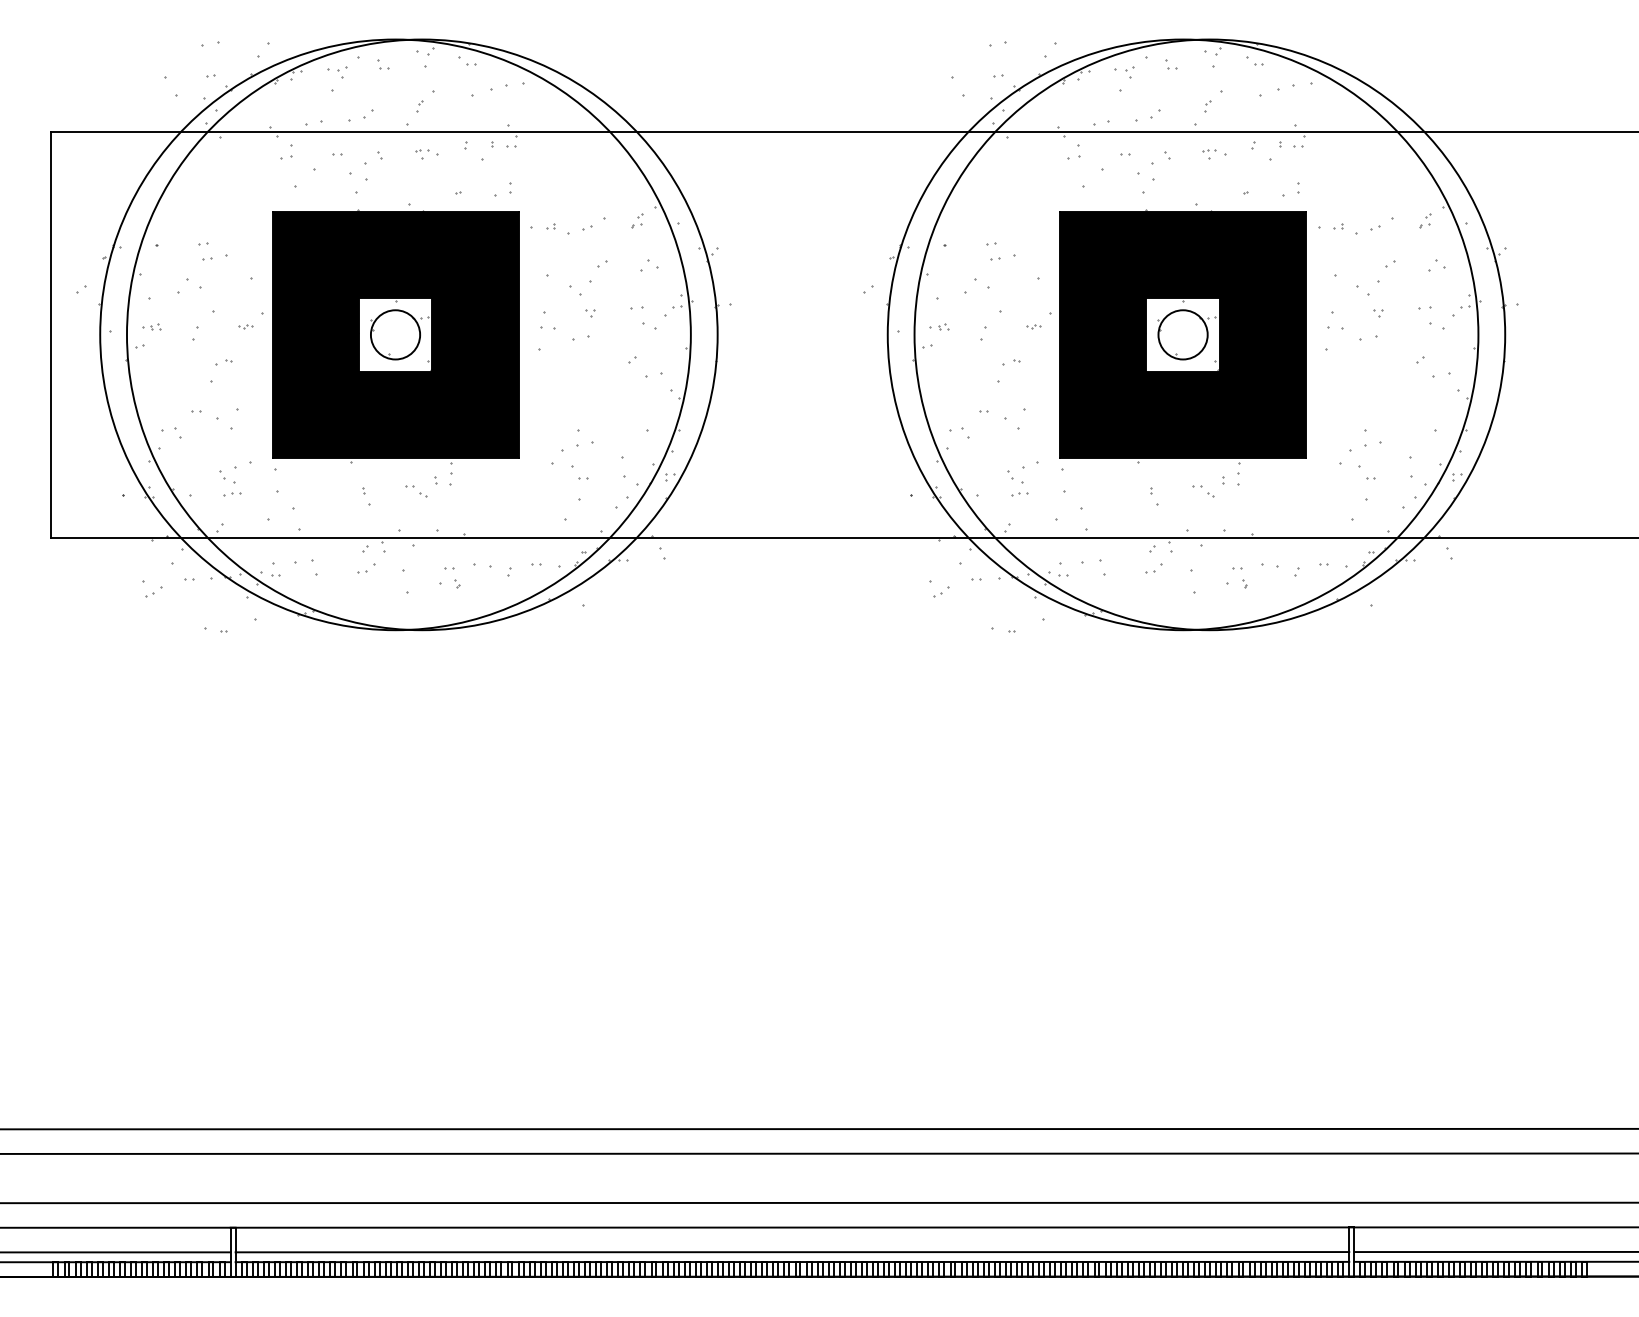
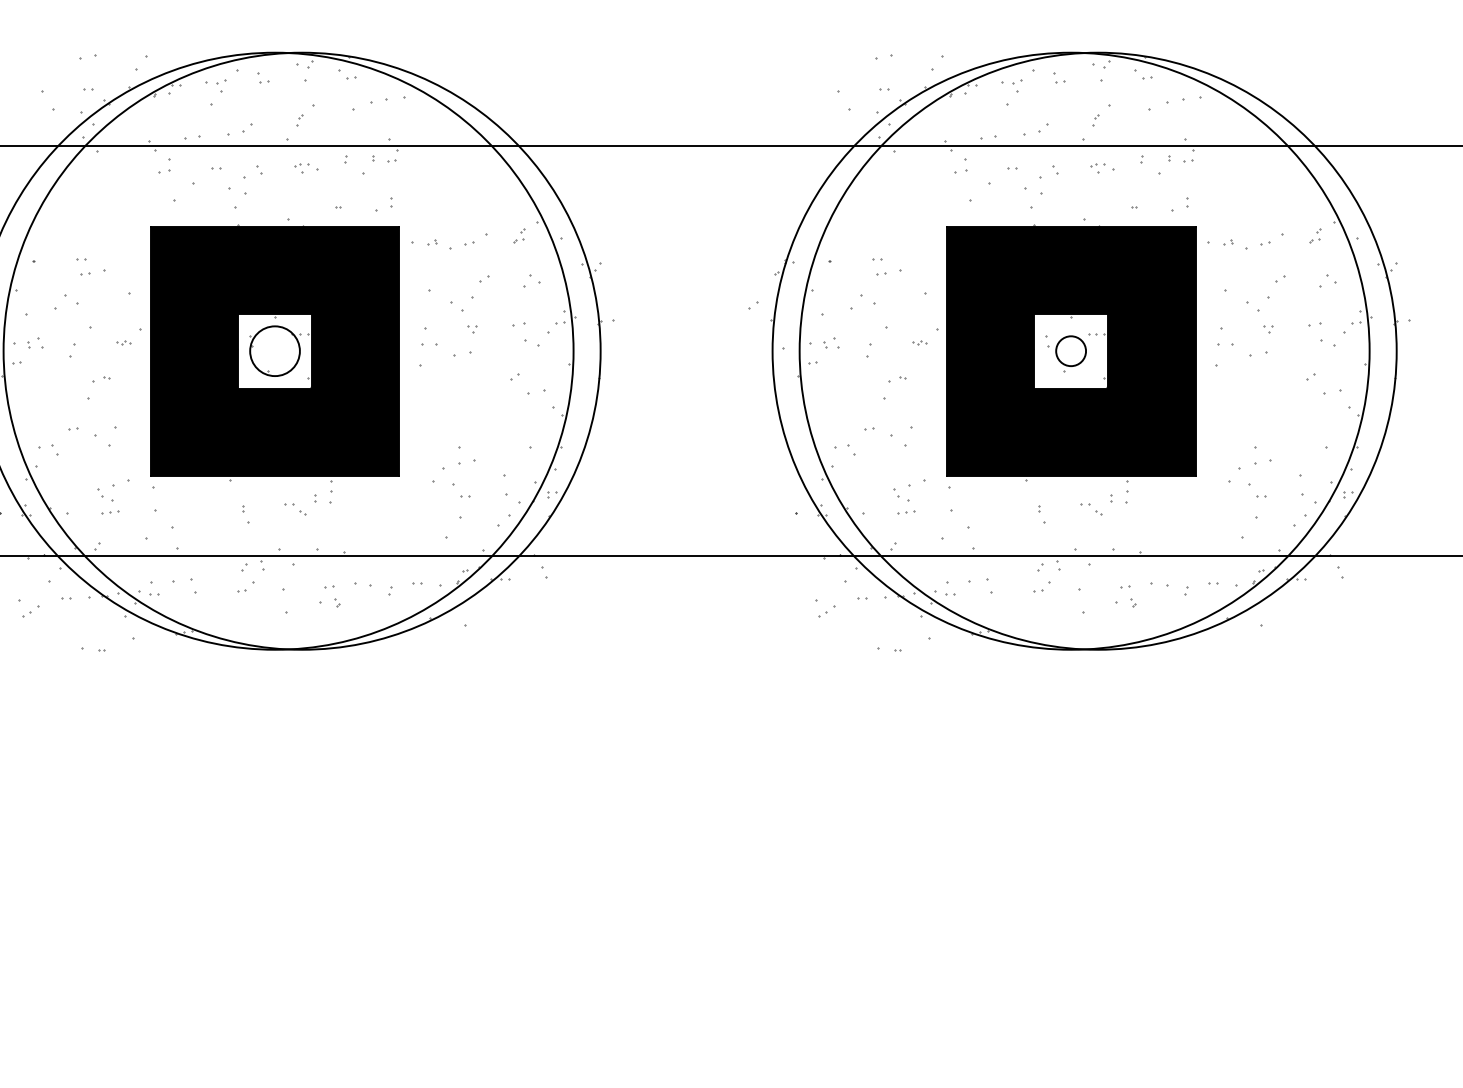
part: (151, 326) -> (28, 342), size x1.6
part: (939, 326) -> (824, 342), size x1.6
circle: (1182, 334) -> (1070, 350), size x0.6

